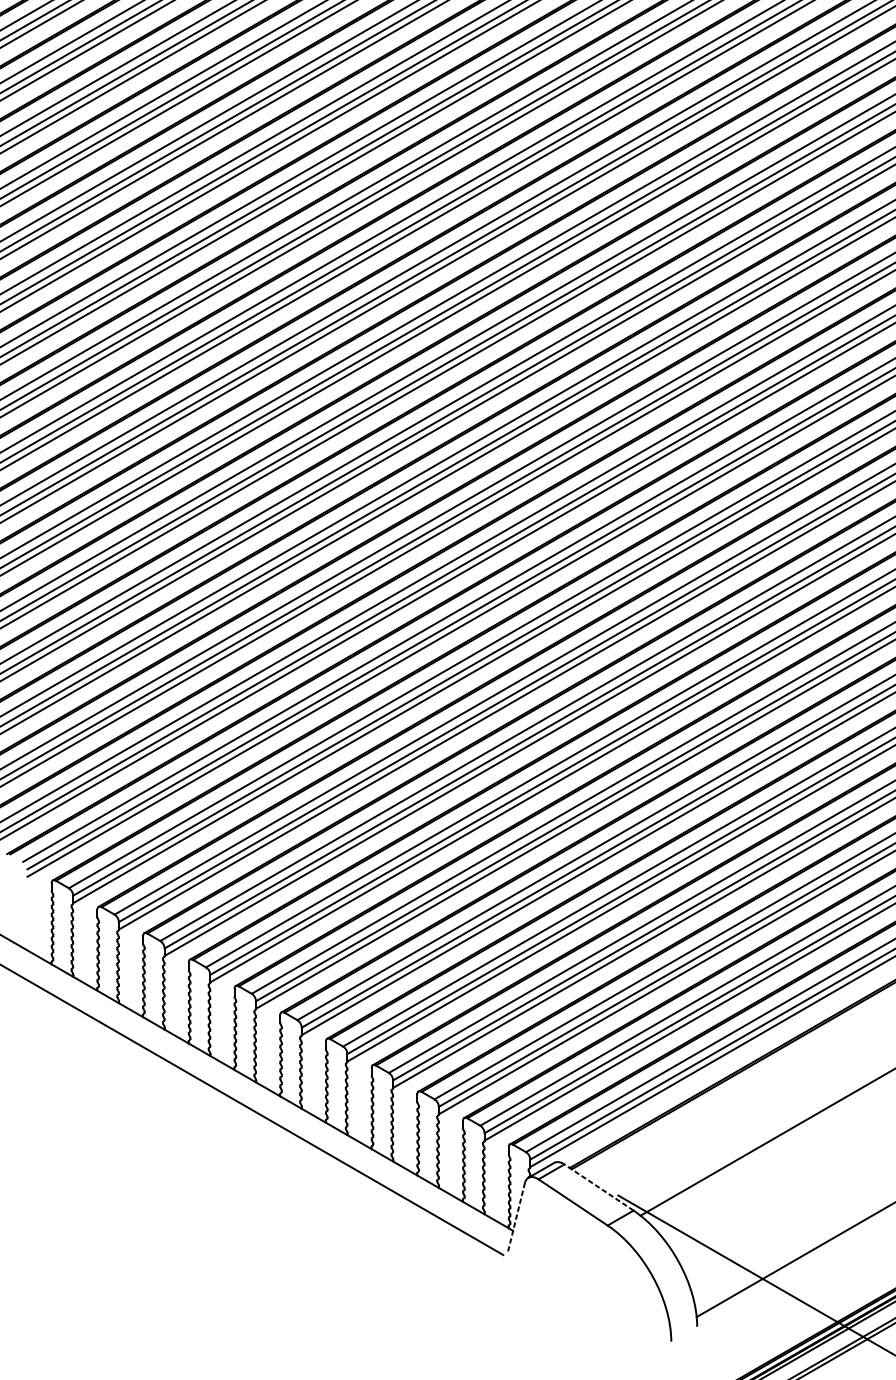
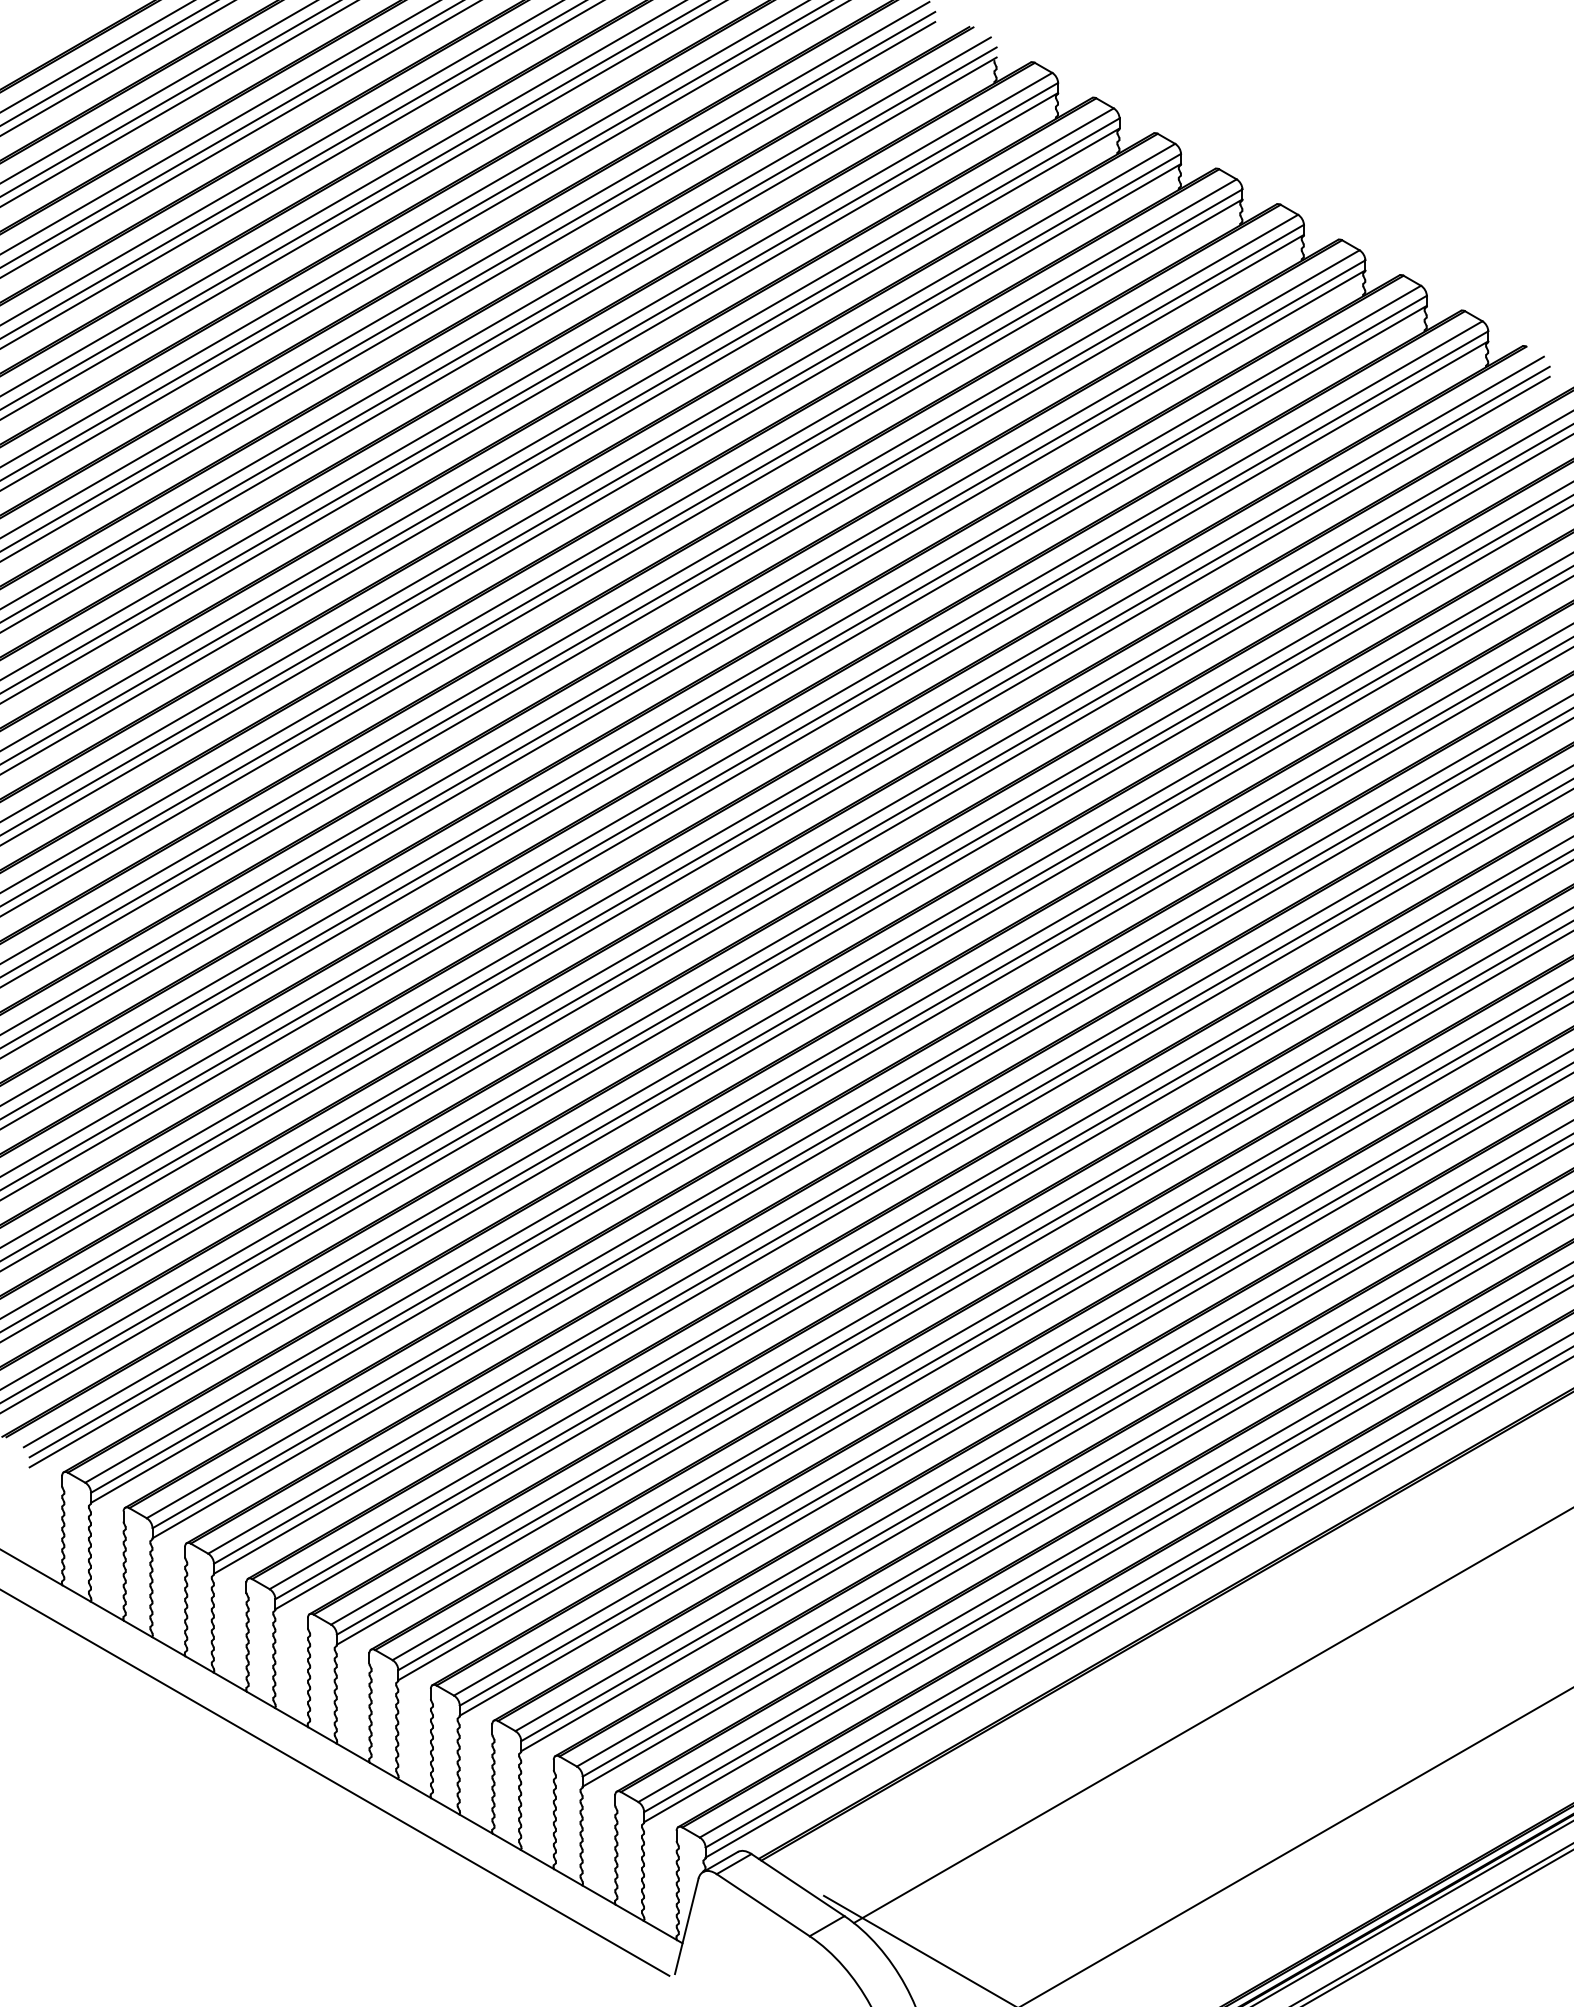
line: (599, 1187) -> (798, 1885), dashed -> solid
line: (516, 1218) -> (686, 1926), dashed -> solid

